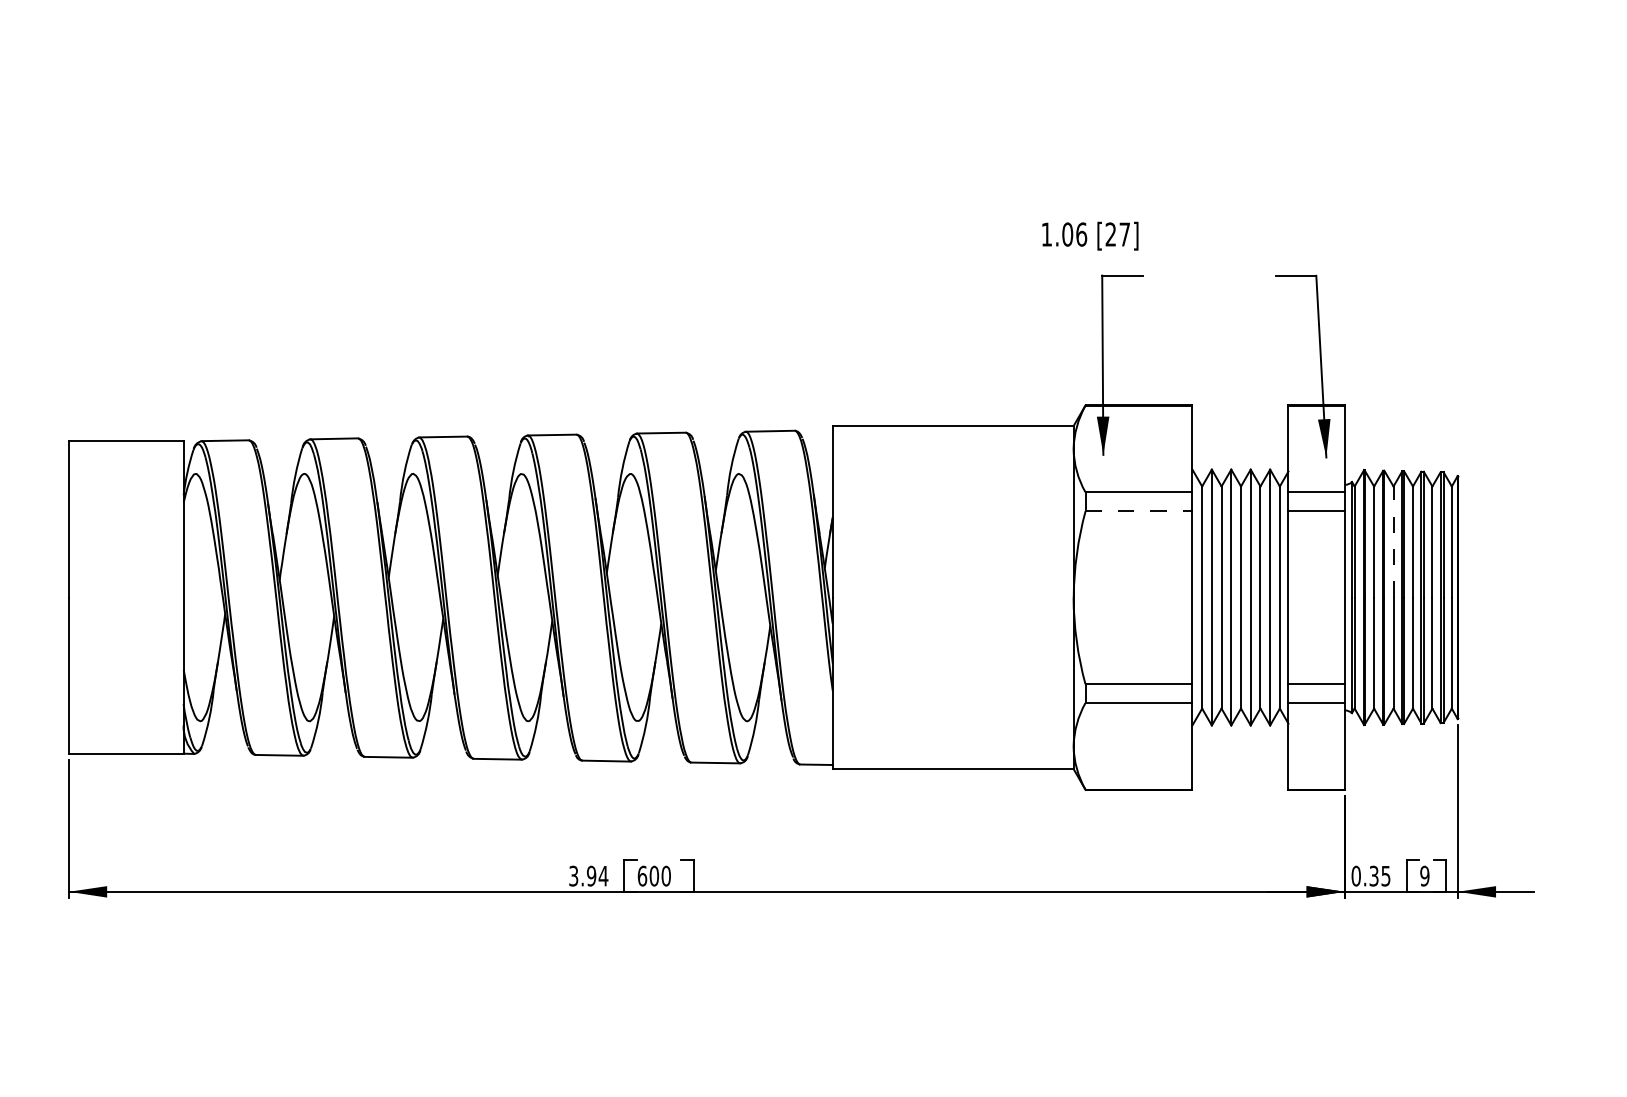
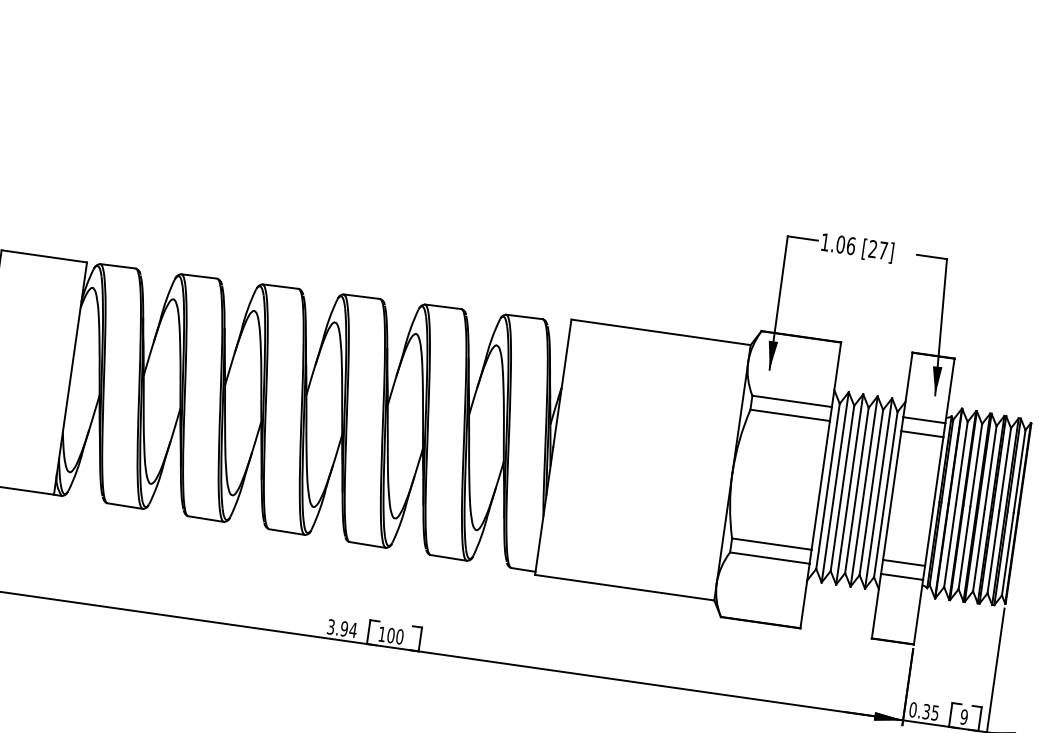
text: (1090, 235) -> (857, 247), moved
line: (1139, 511) -> (790, 415), dashed -> solid
line: (1393, 542) -> (976, 465), dashed -> solid
text: (642, 875) -> (382, 633), 600 -> 100

